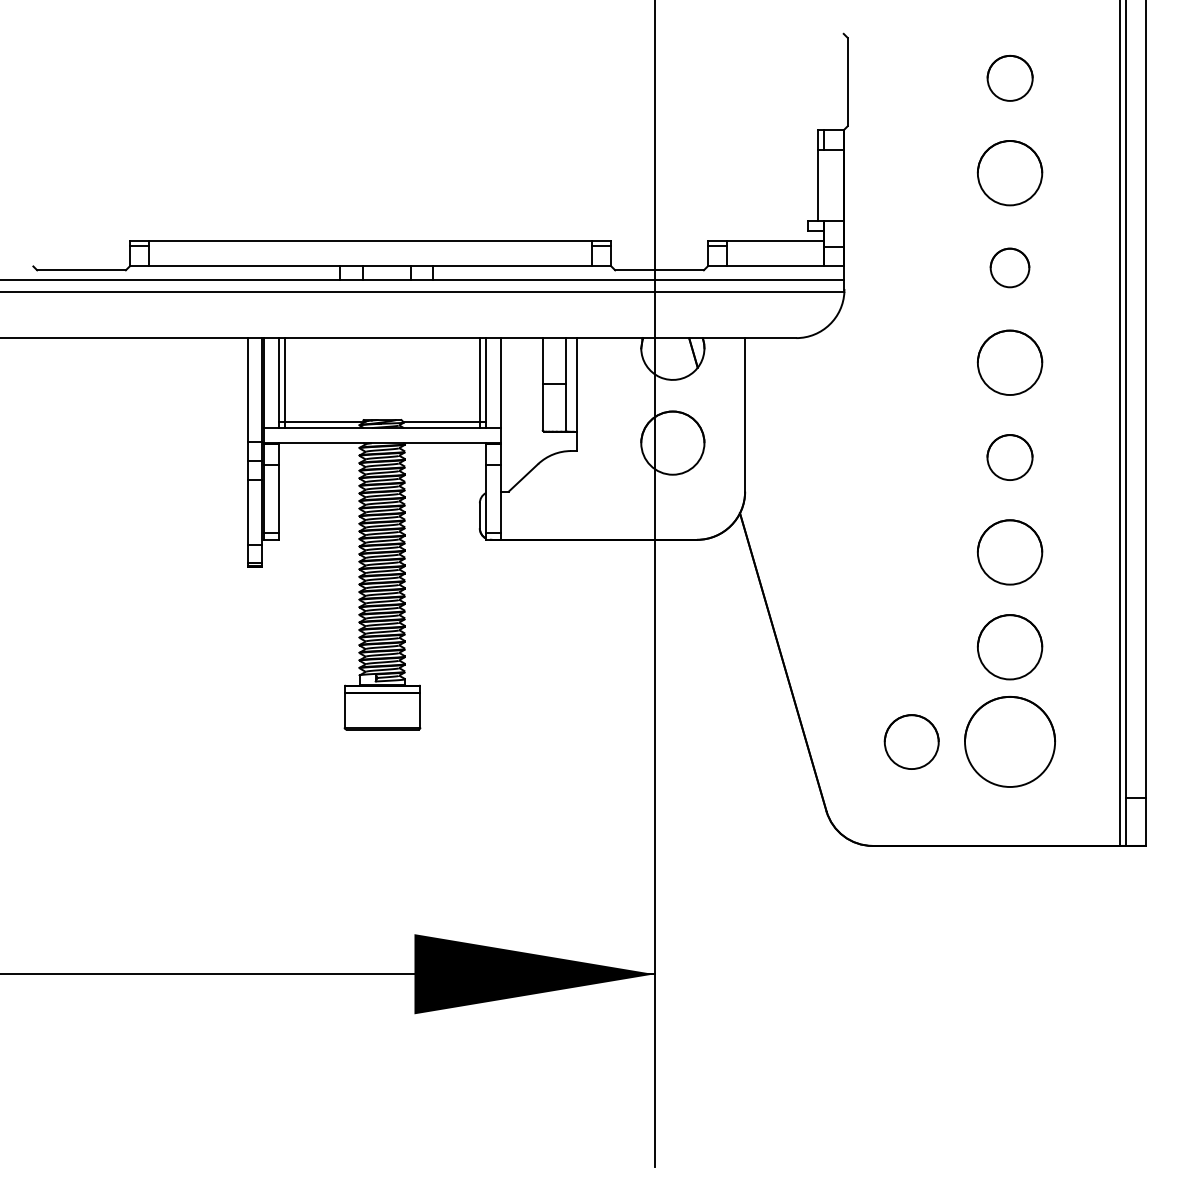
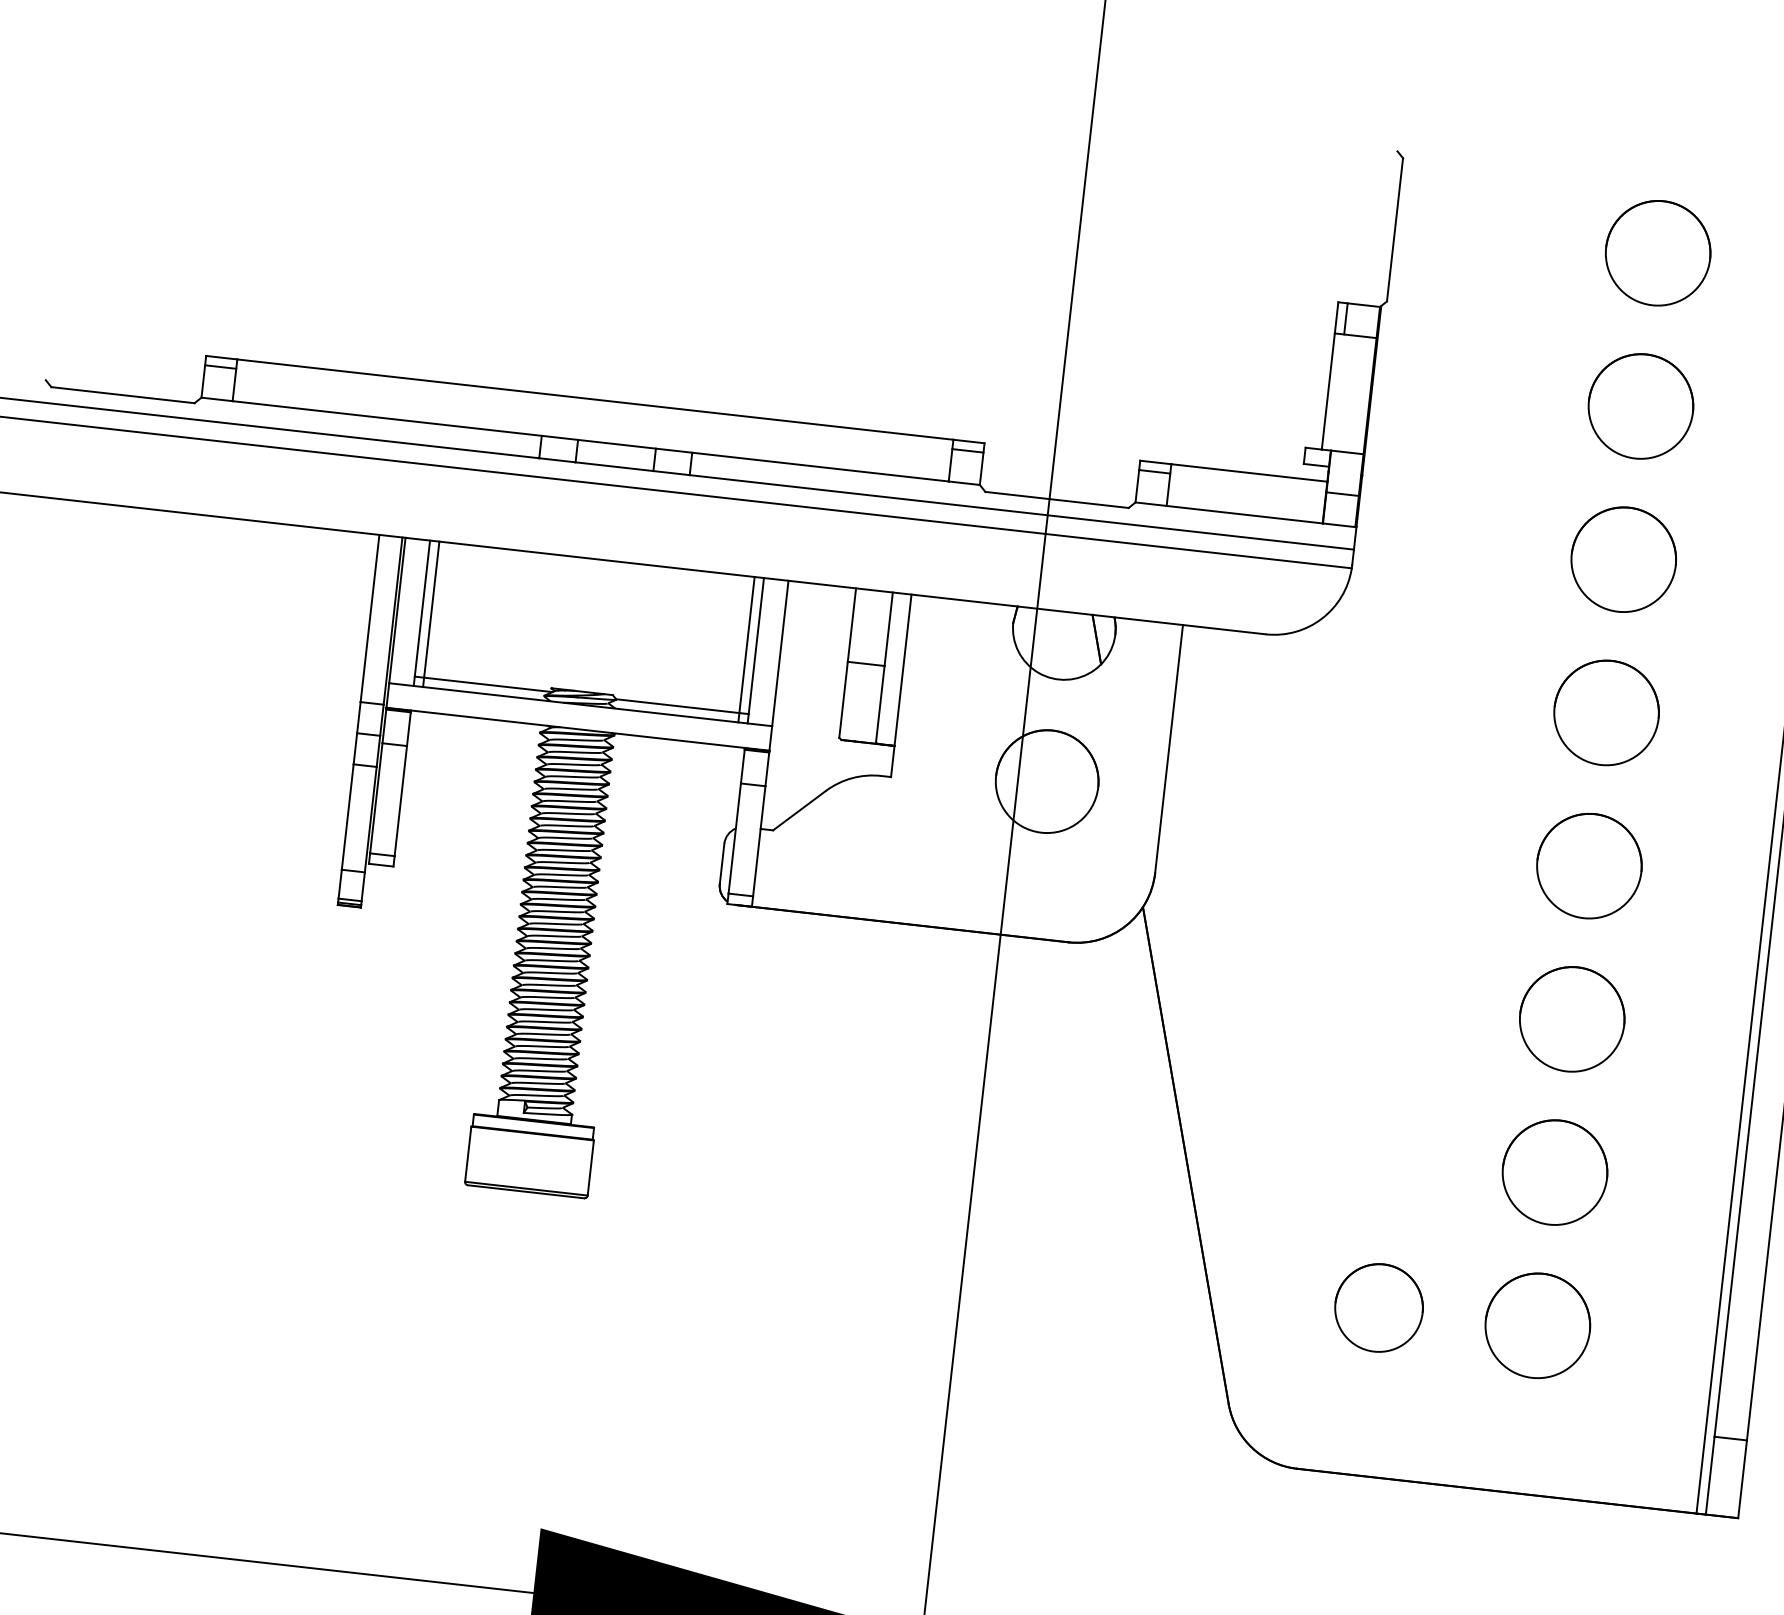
circle: (1010, 78) -> (1658, 253), size x1.43
part: (1009, 267) -> (1623, 558), size x1.67
part: (1009, 457) -> (1588, 865), size x1.43
part: (1009, 742) -> (1536, 1326), size x0.71

